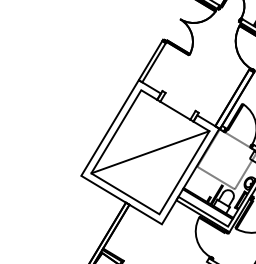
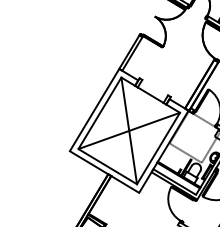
line: (150, 152) -> (129, 131), added

